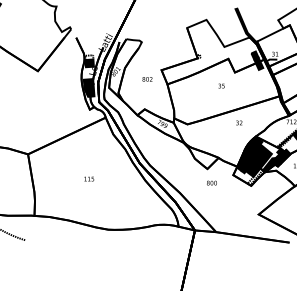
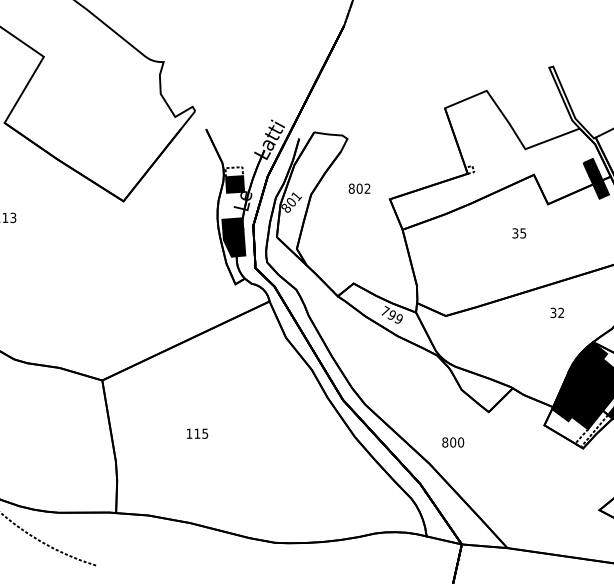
text: (147, 79) -> (359, 189), moved
text: (89, 178) -> (197, 432), moved
text: (211, 182) -> (452, 441), moved

